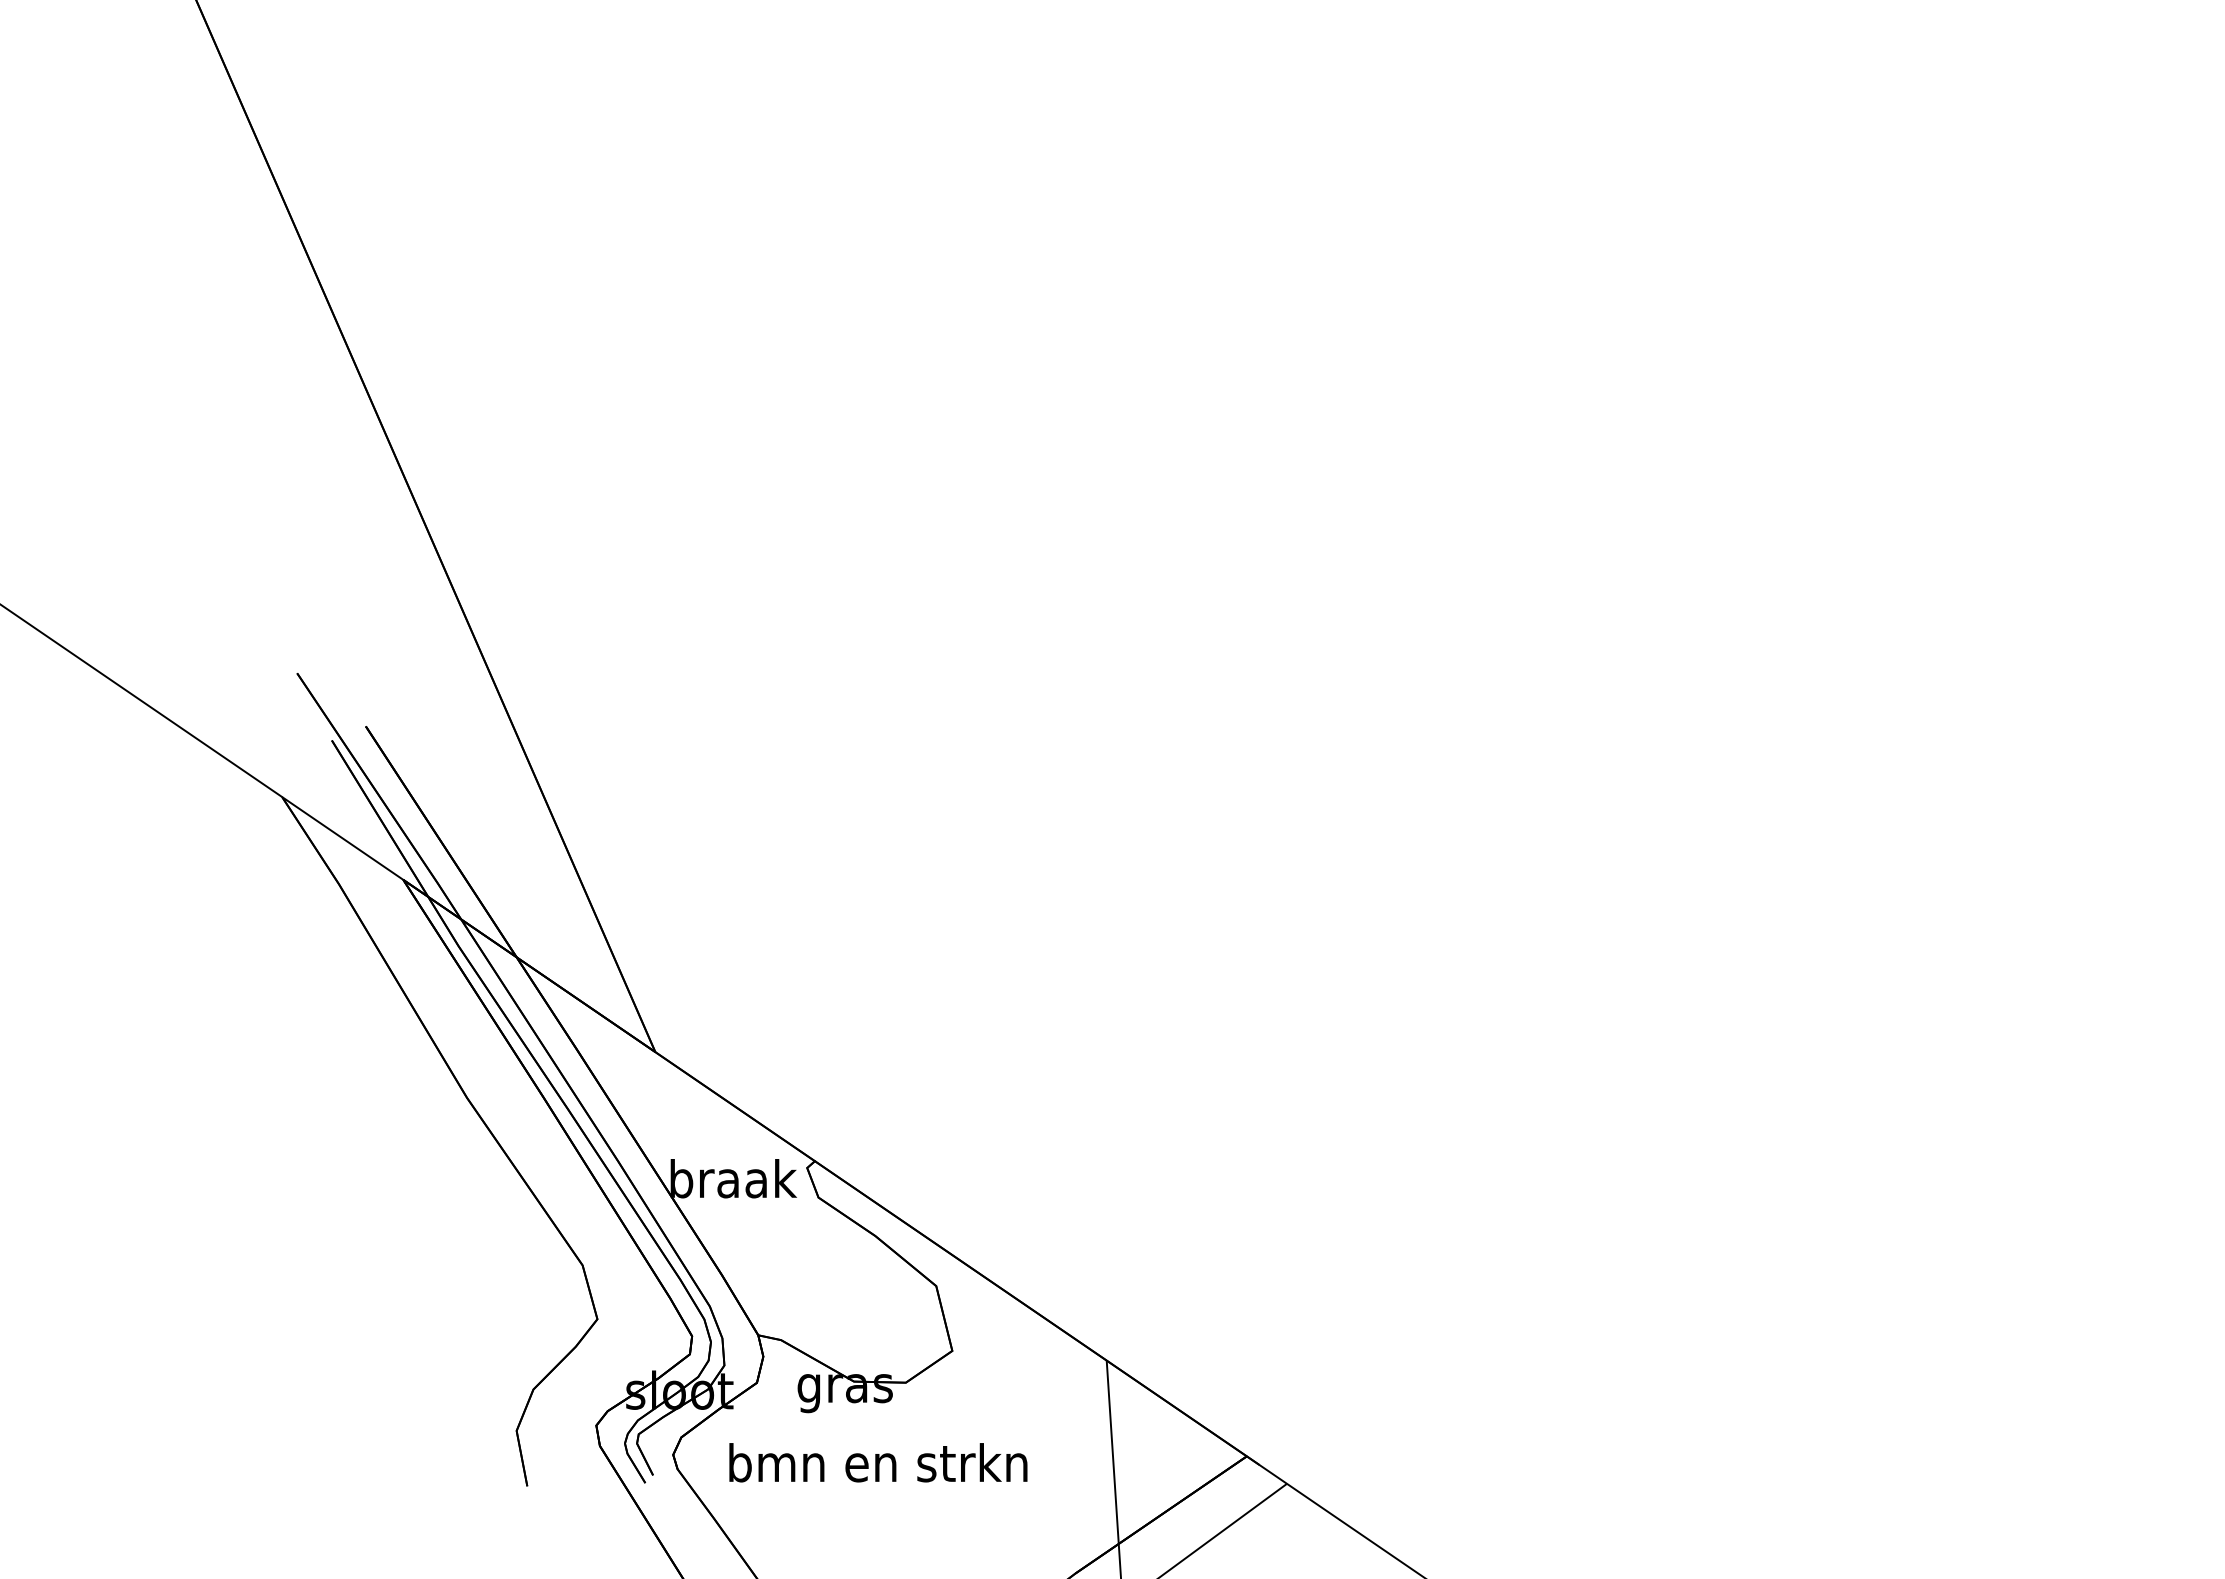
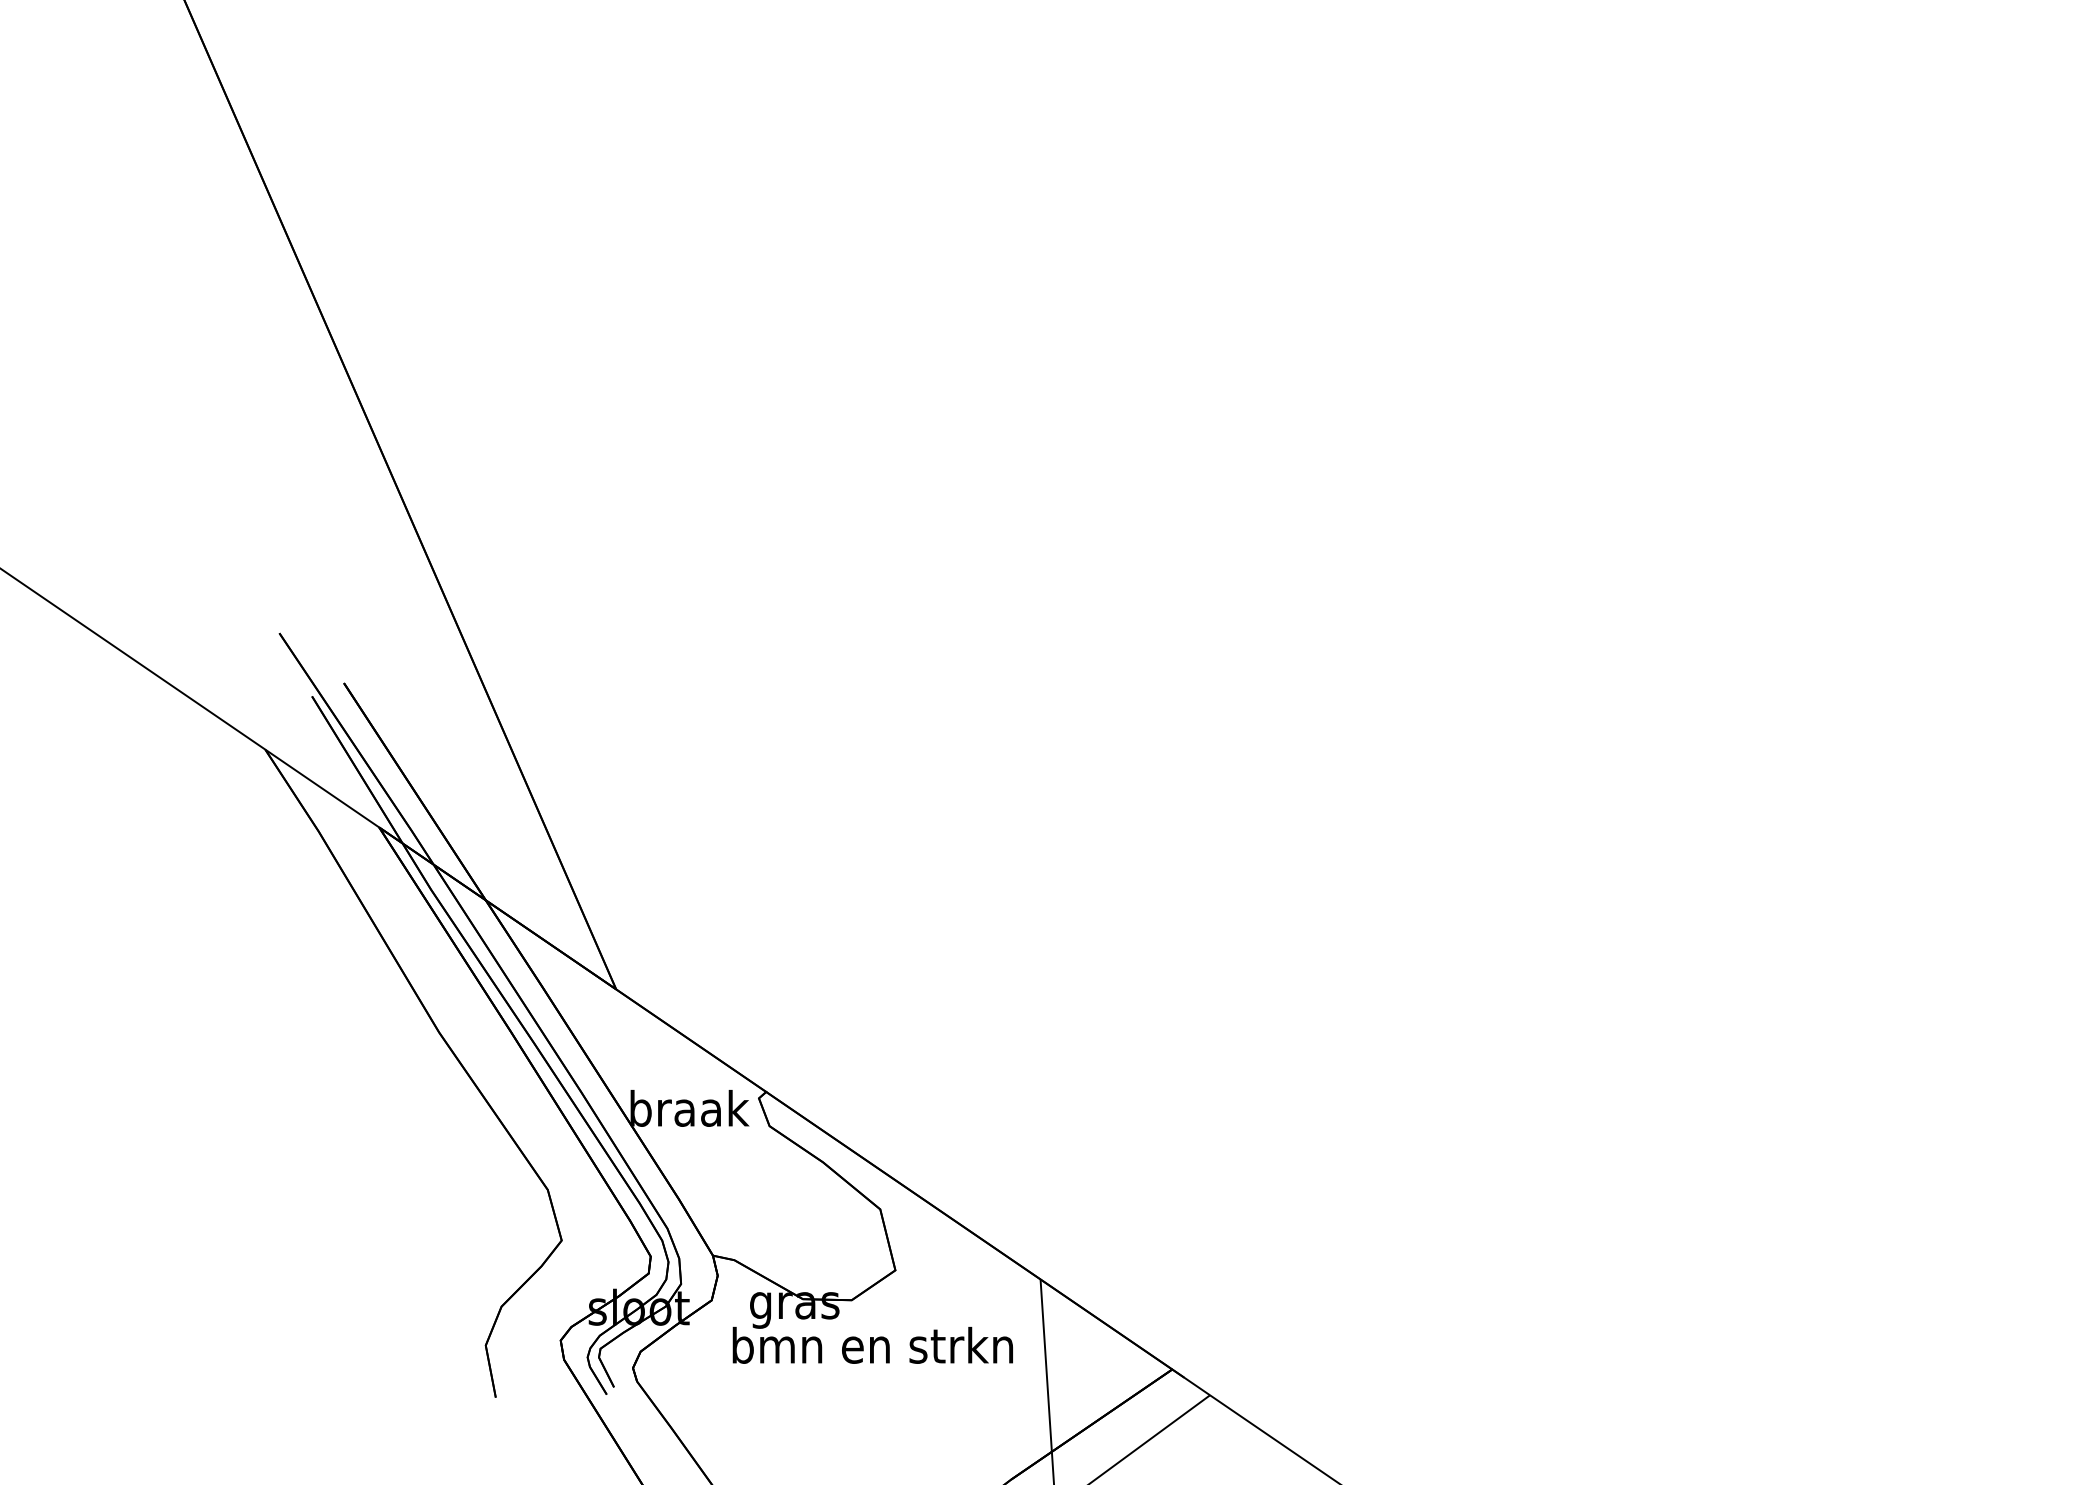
text: (878, 1462) -> (873, 1345), moved

